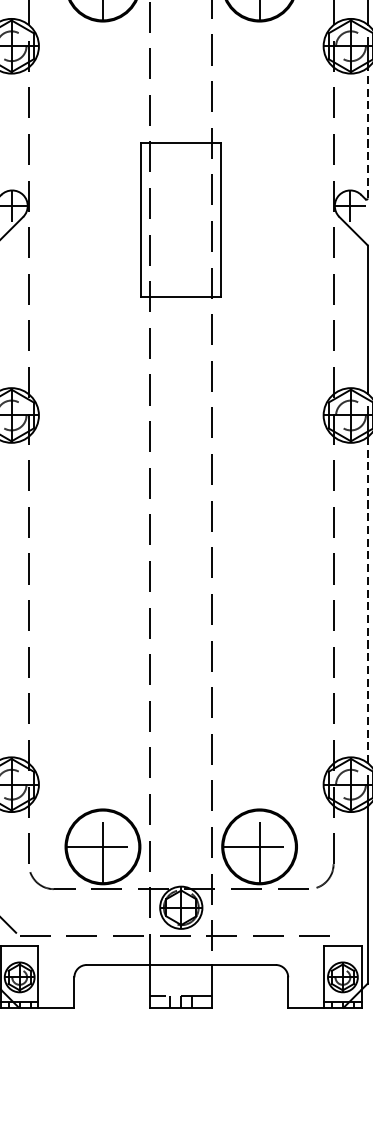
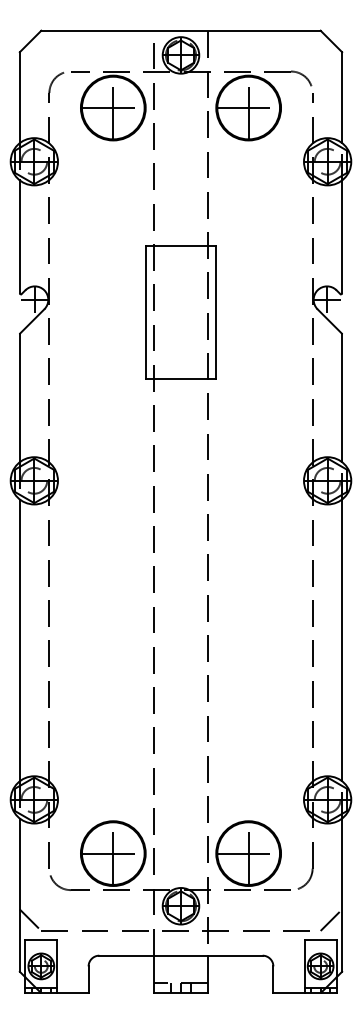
line: (368, 132) -> (342, 236), dashed -> solid
line: (368, 600) -> (342, 640), dashed -> solid
line: (355, 923) -> (331, 919), added

